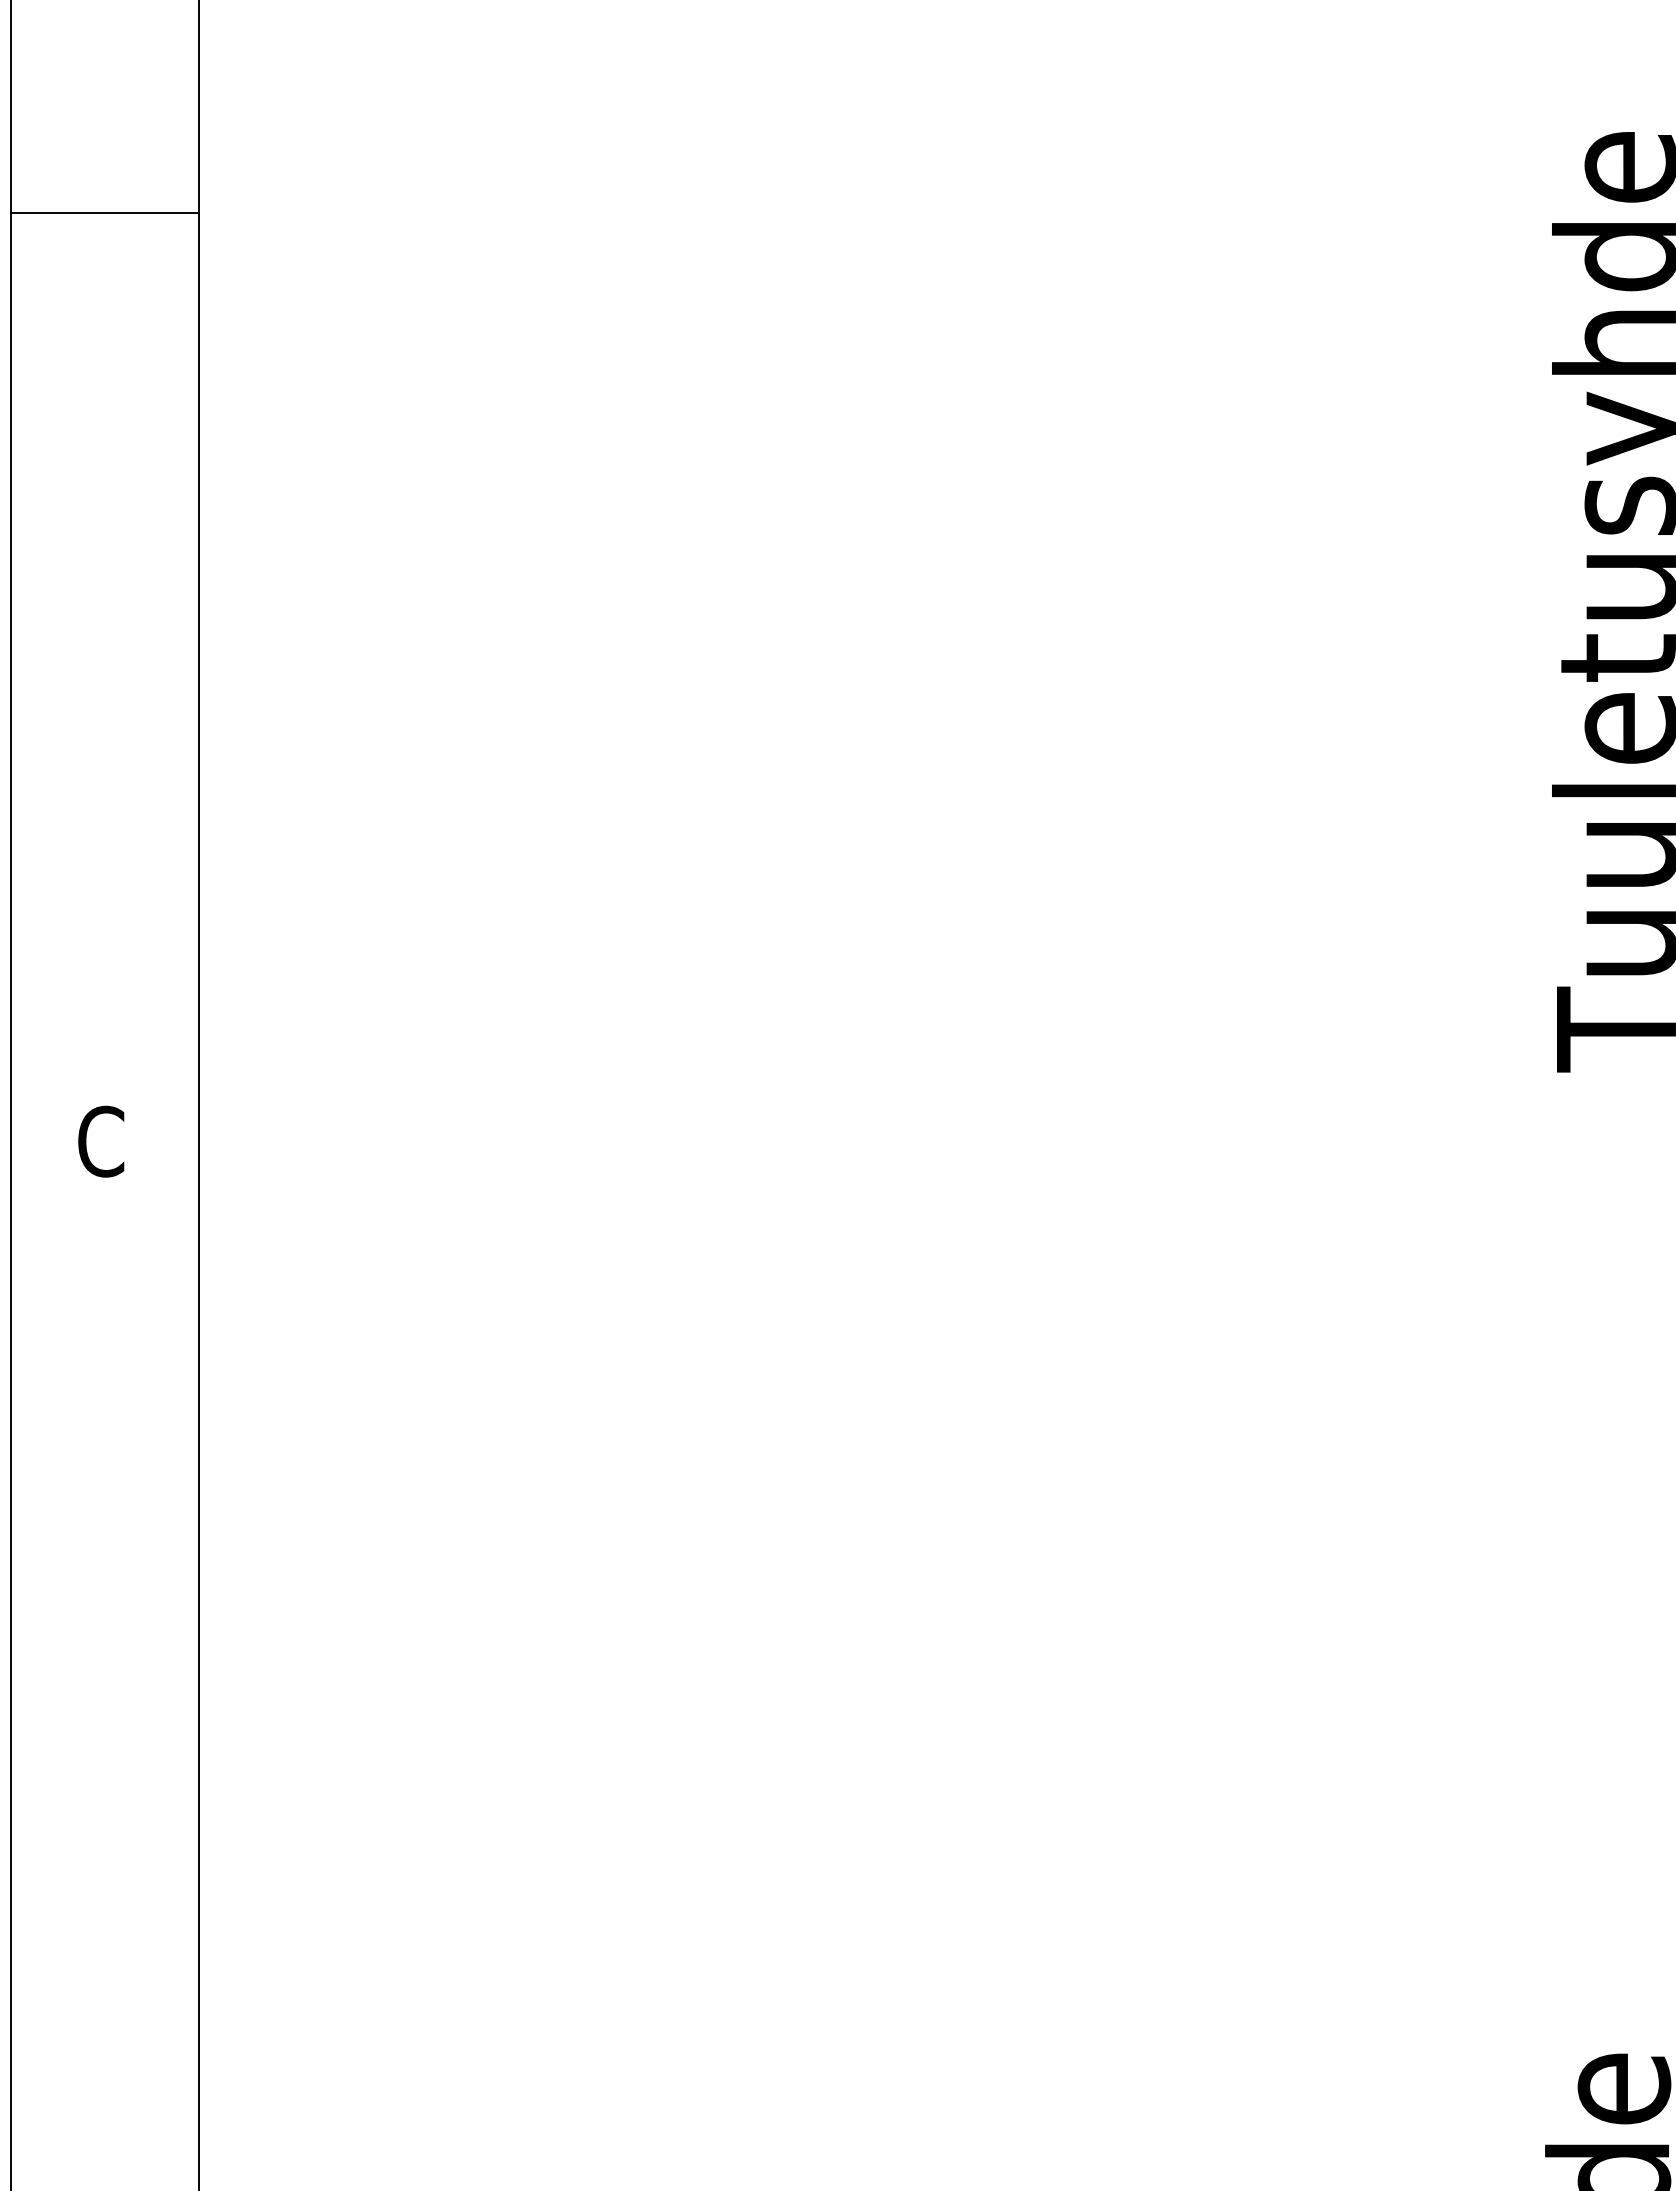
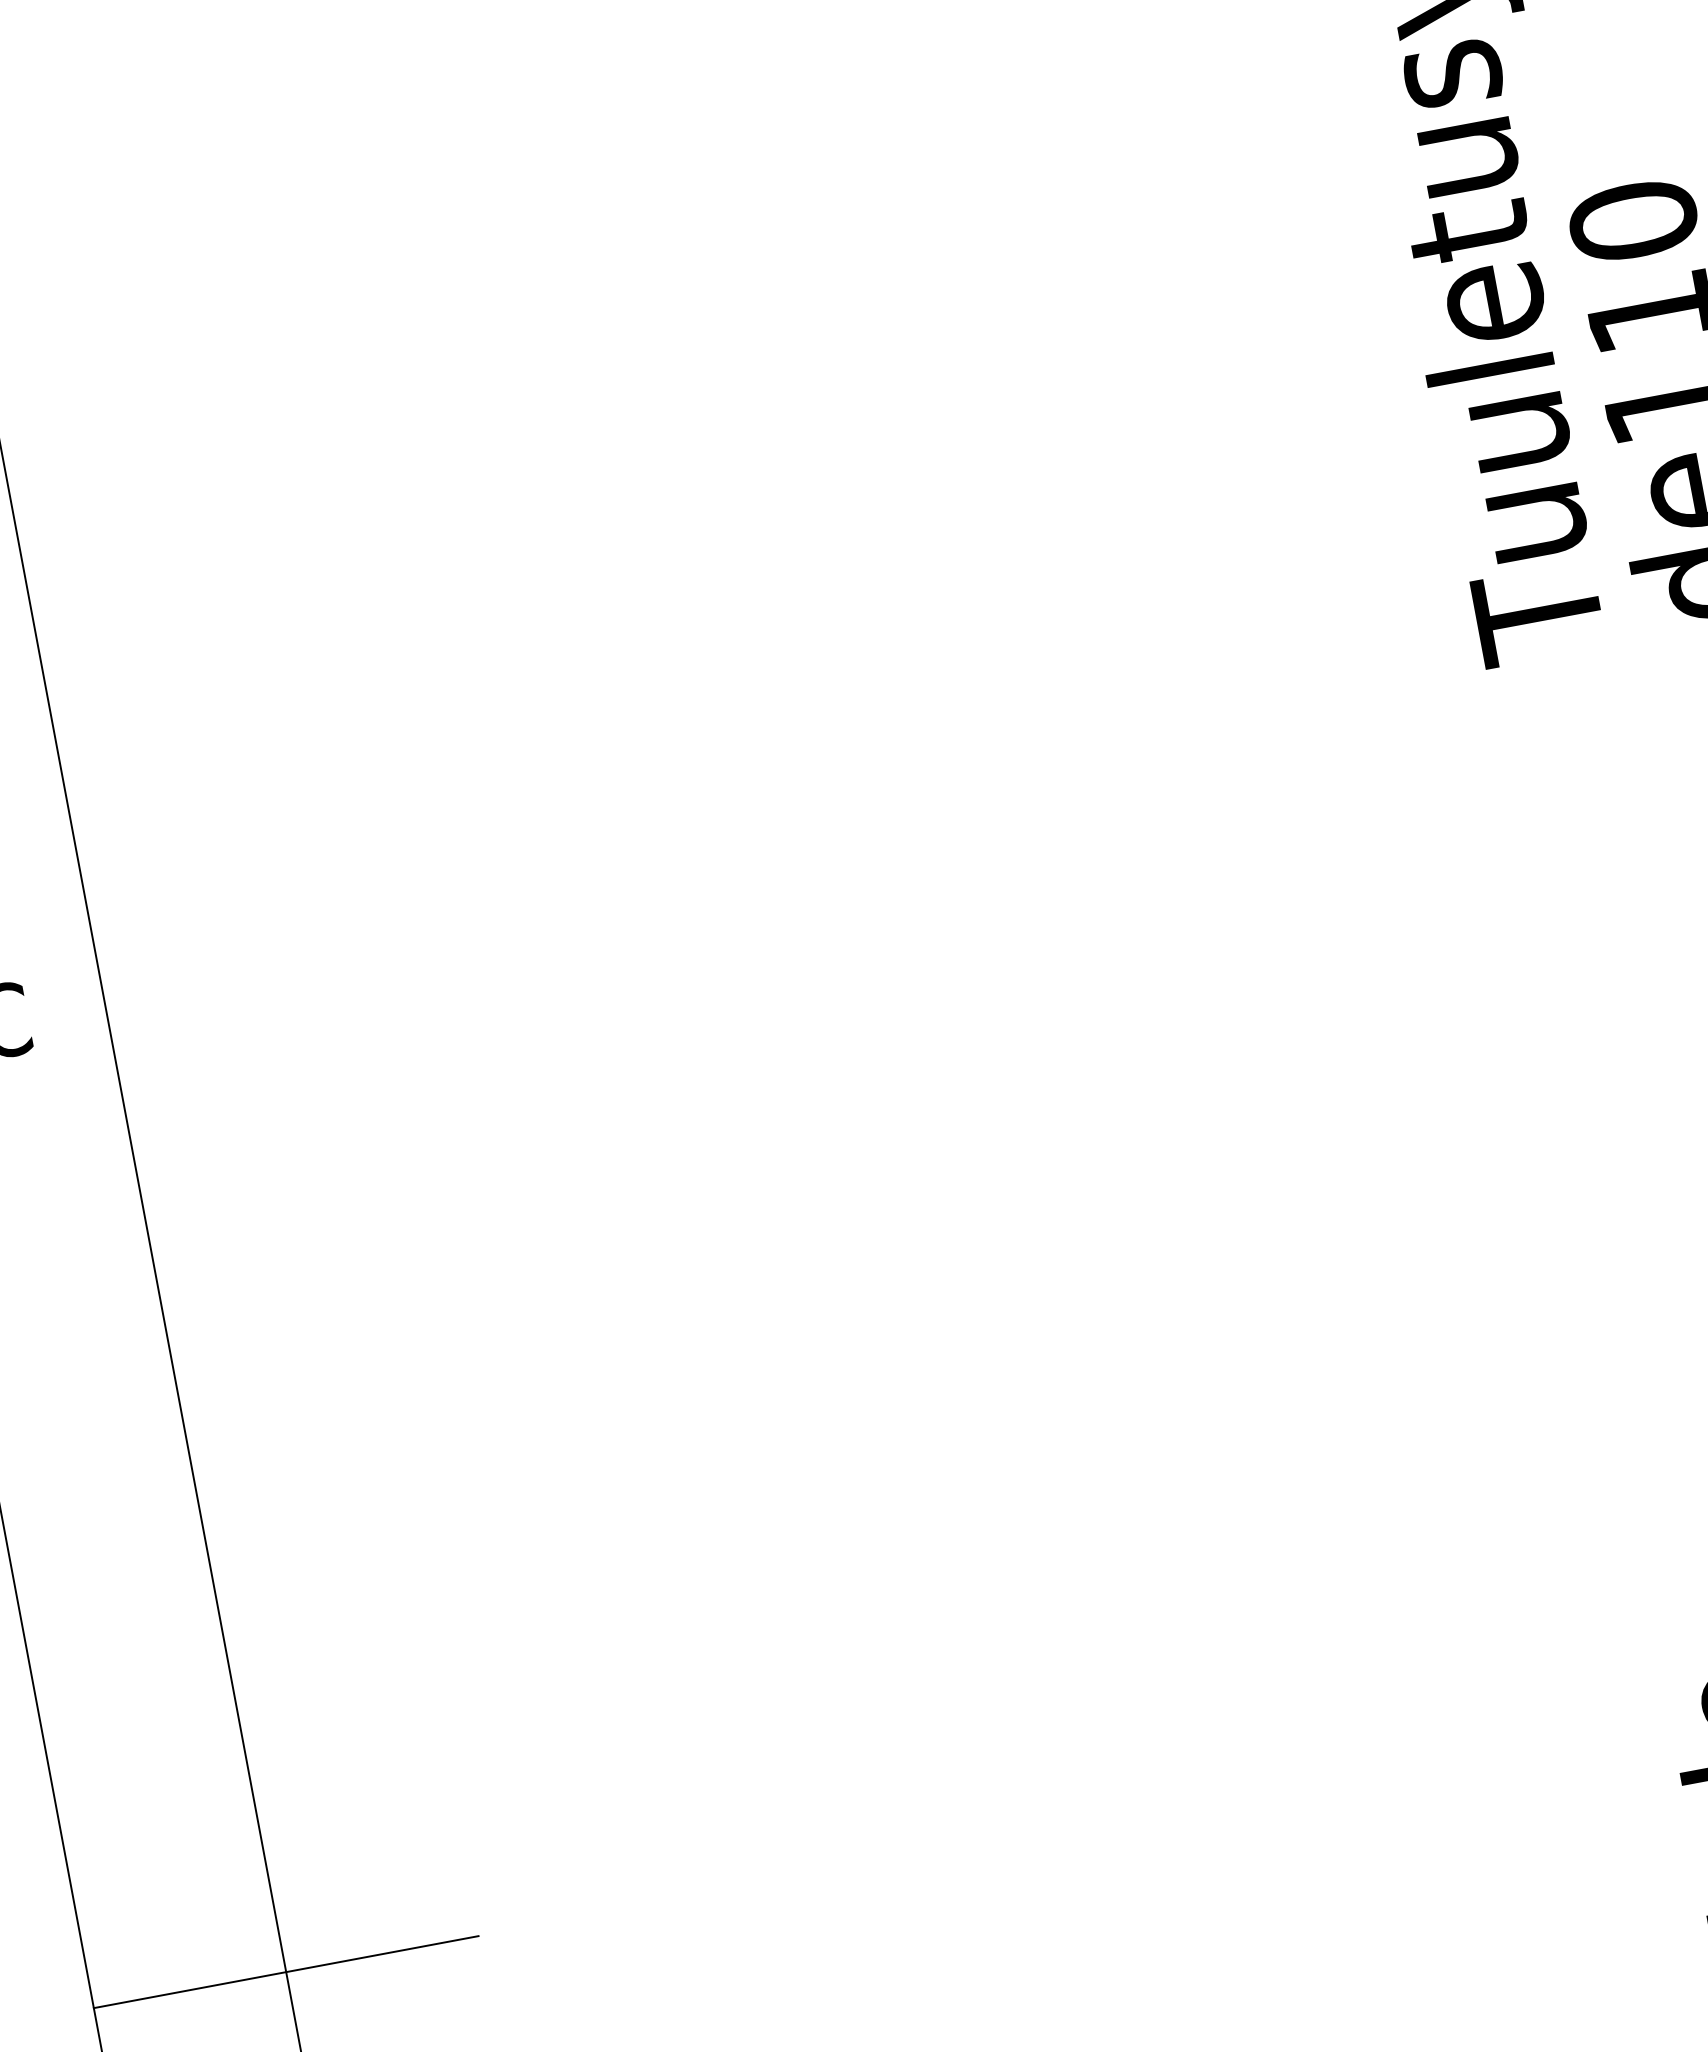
line: (198, 2086) -> (285, 1971), added

